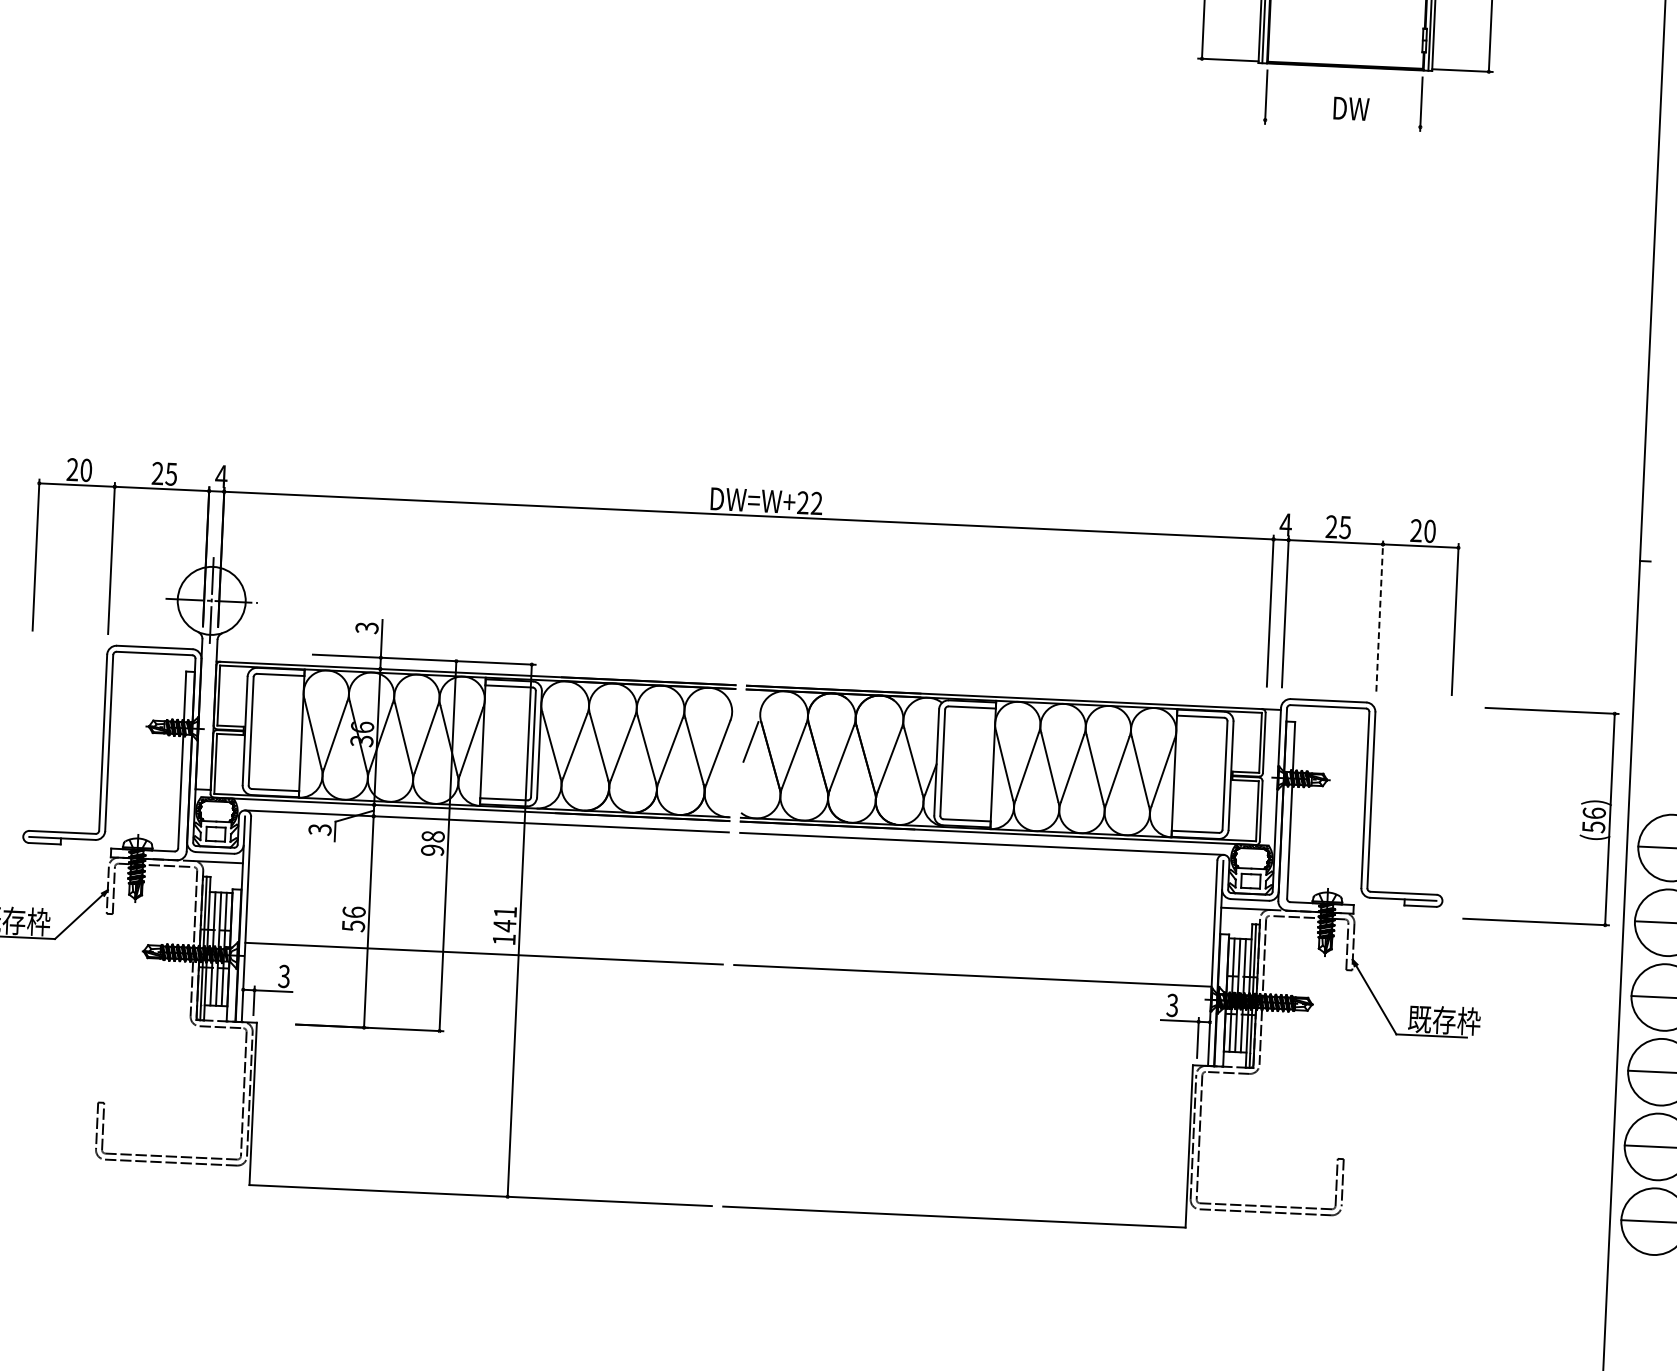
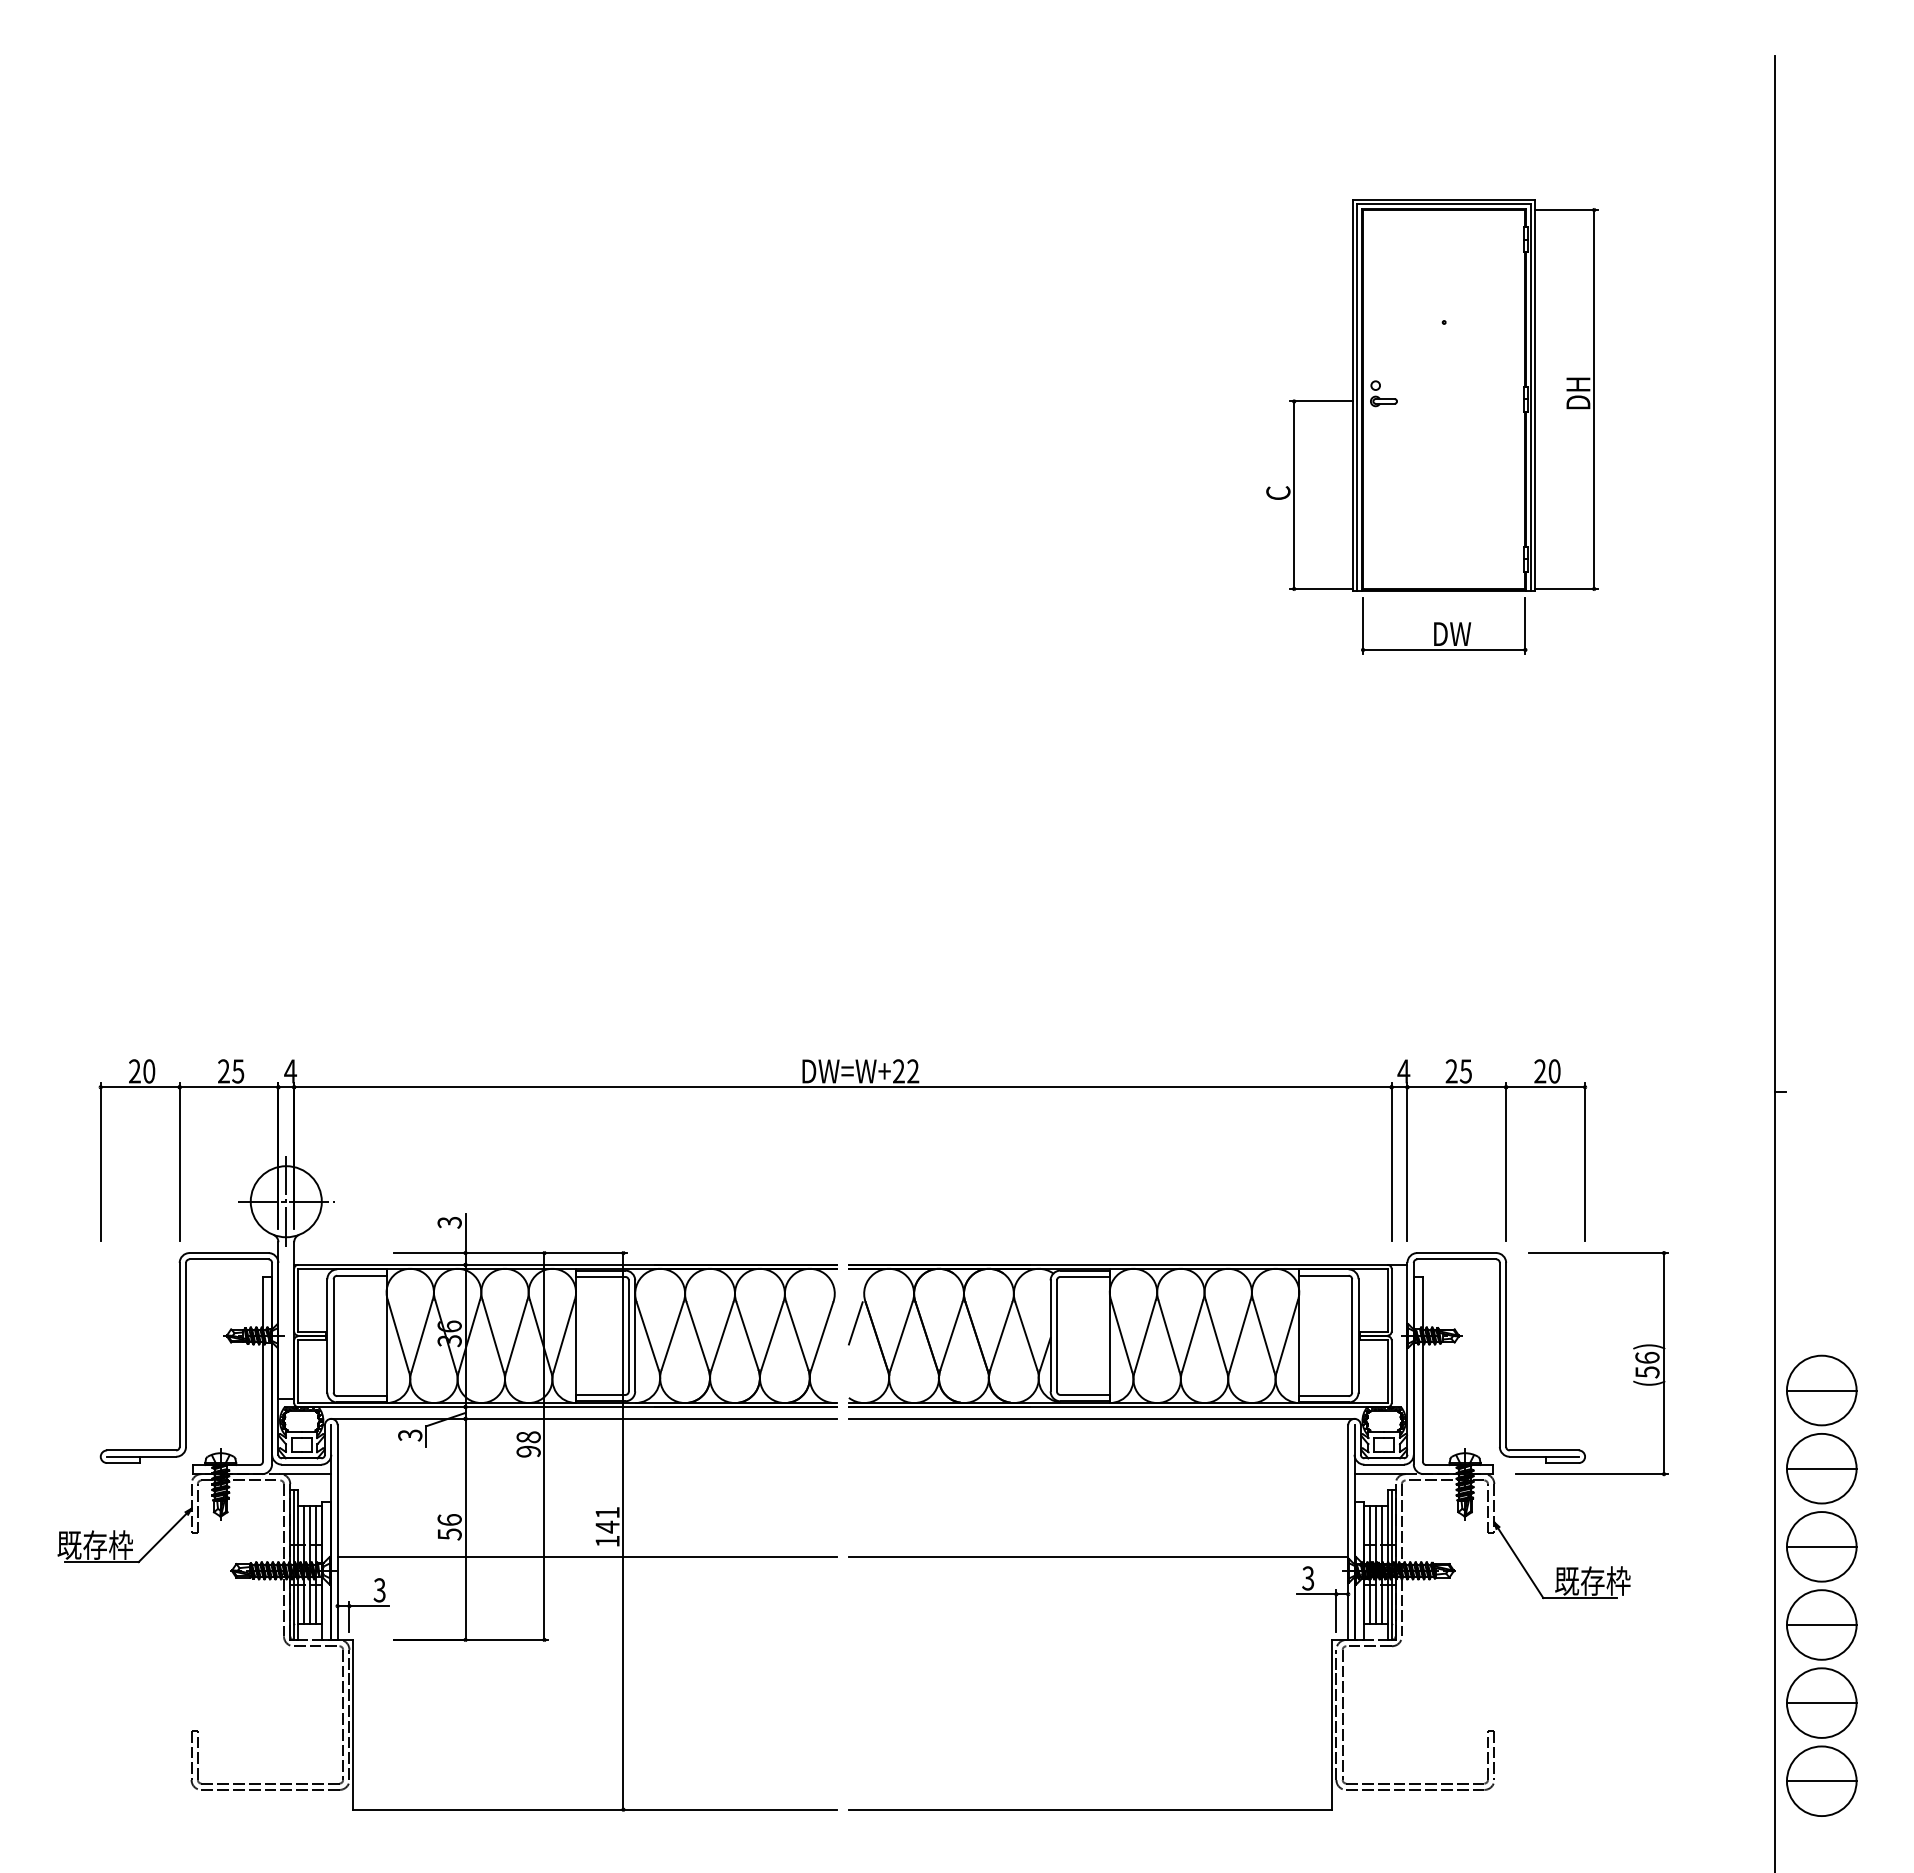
line: (1343, 123) -> (1444, 649), added
line: (1380, 616) -> (1506, 1162), dashed -> solid
part: (1582, 821) -> (1635, 1367), moved

